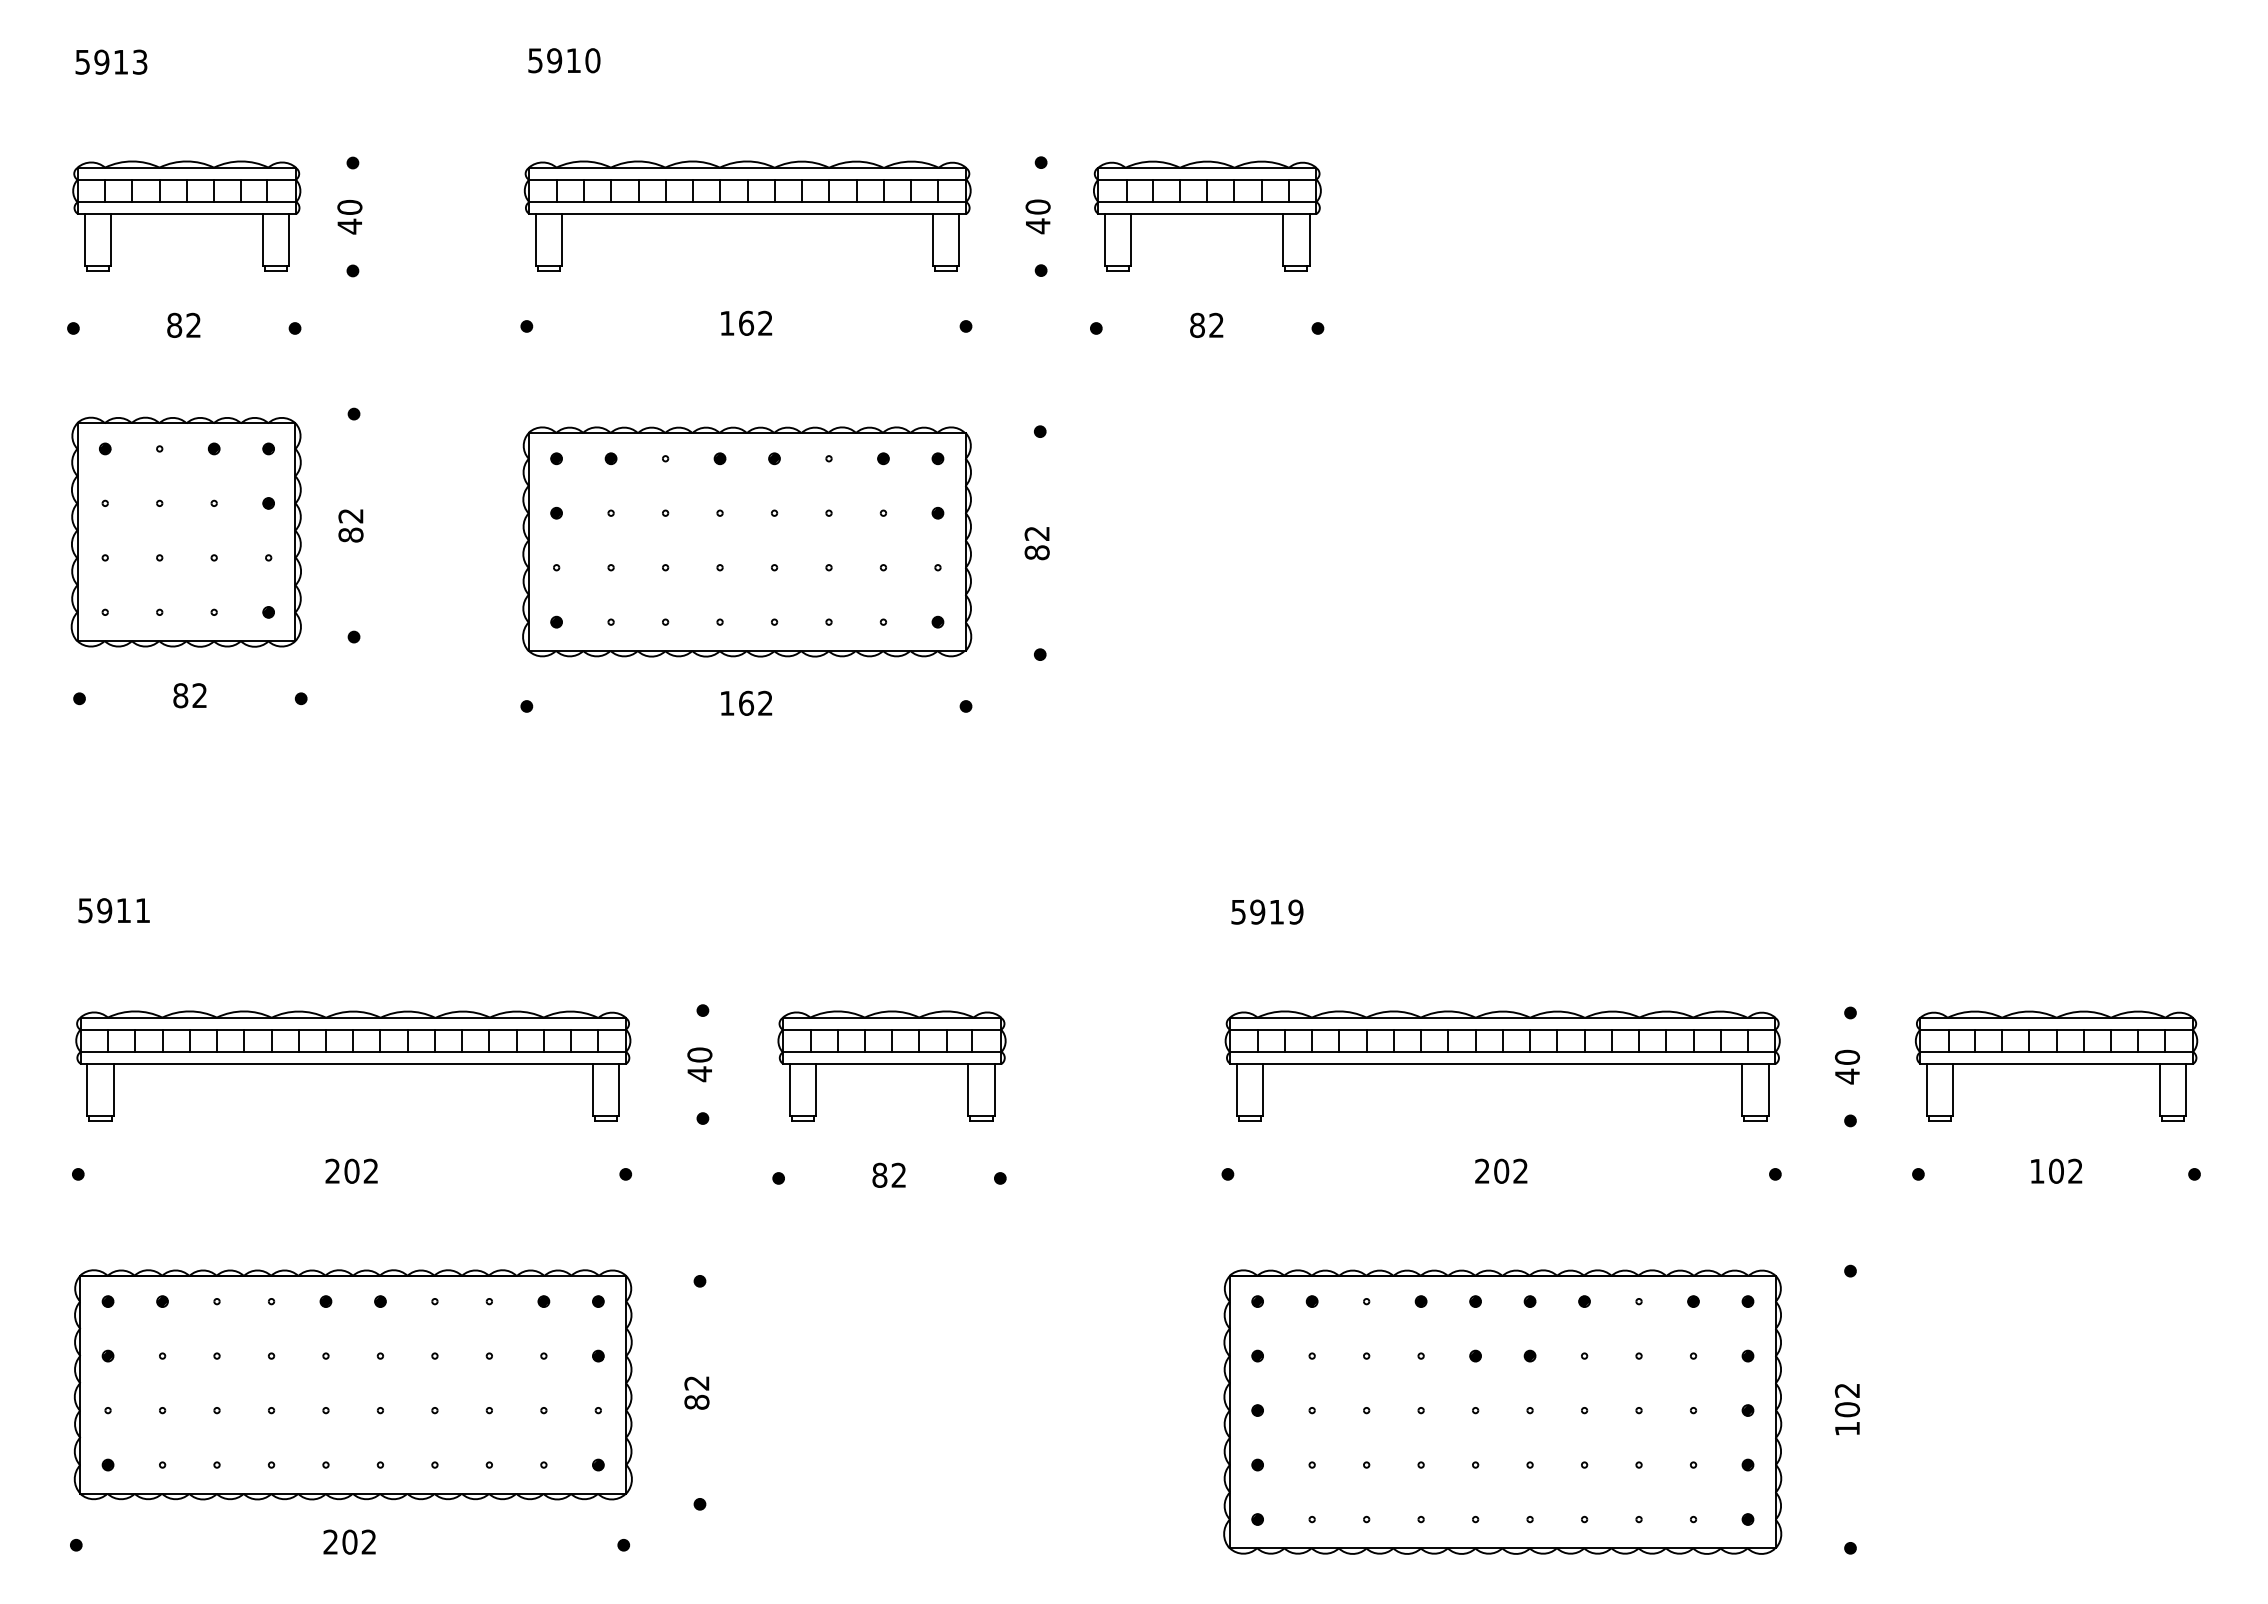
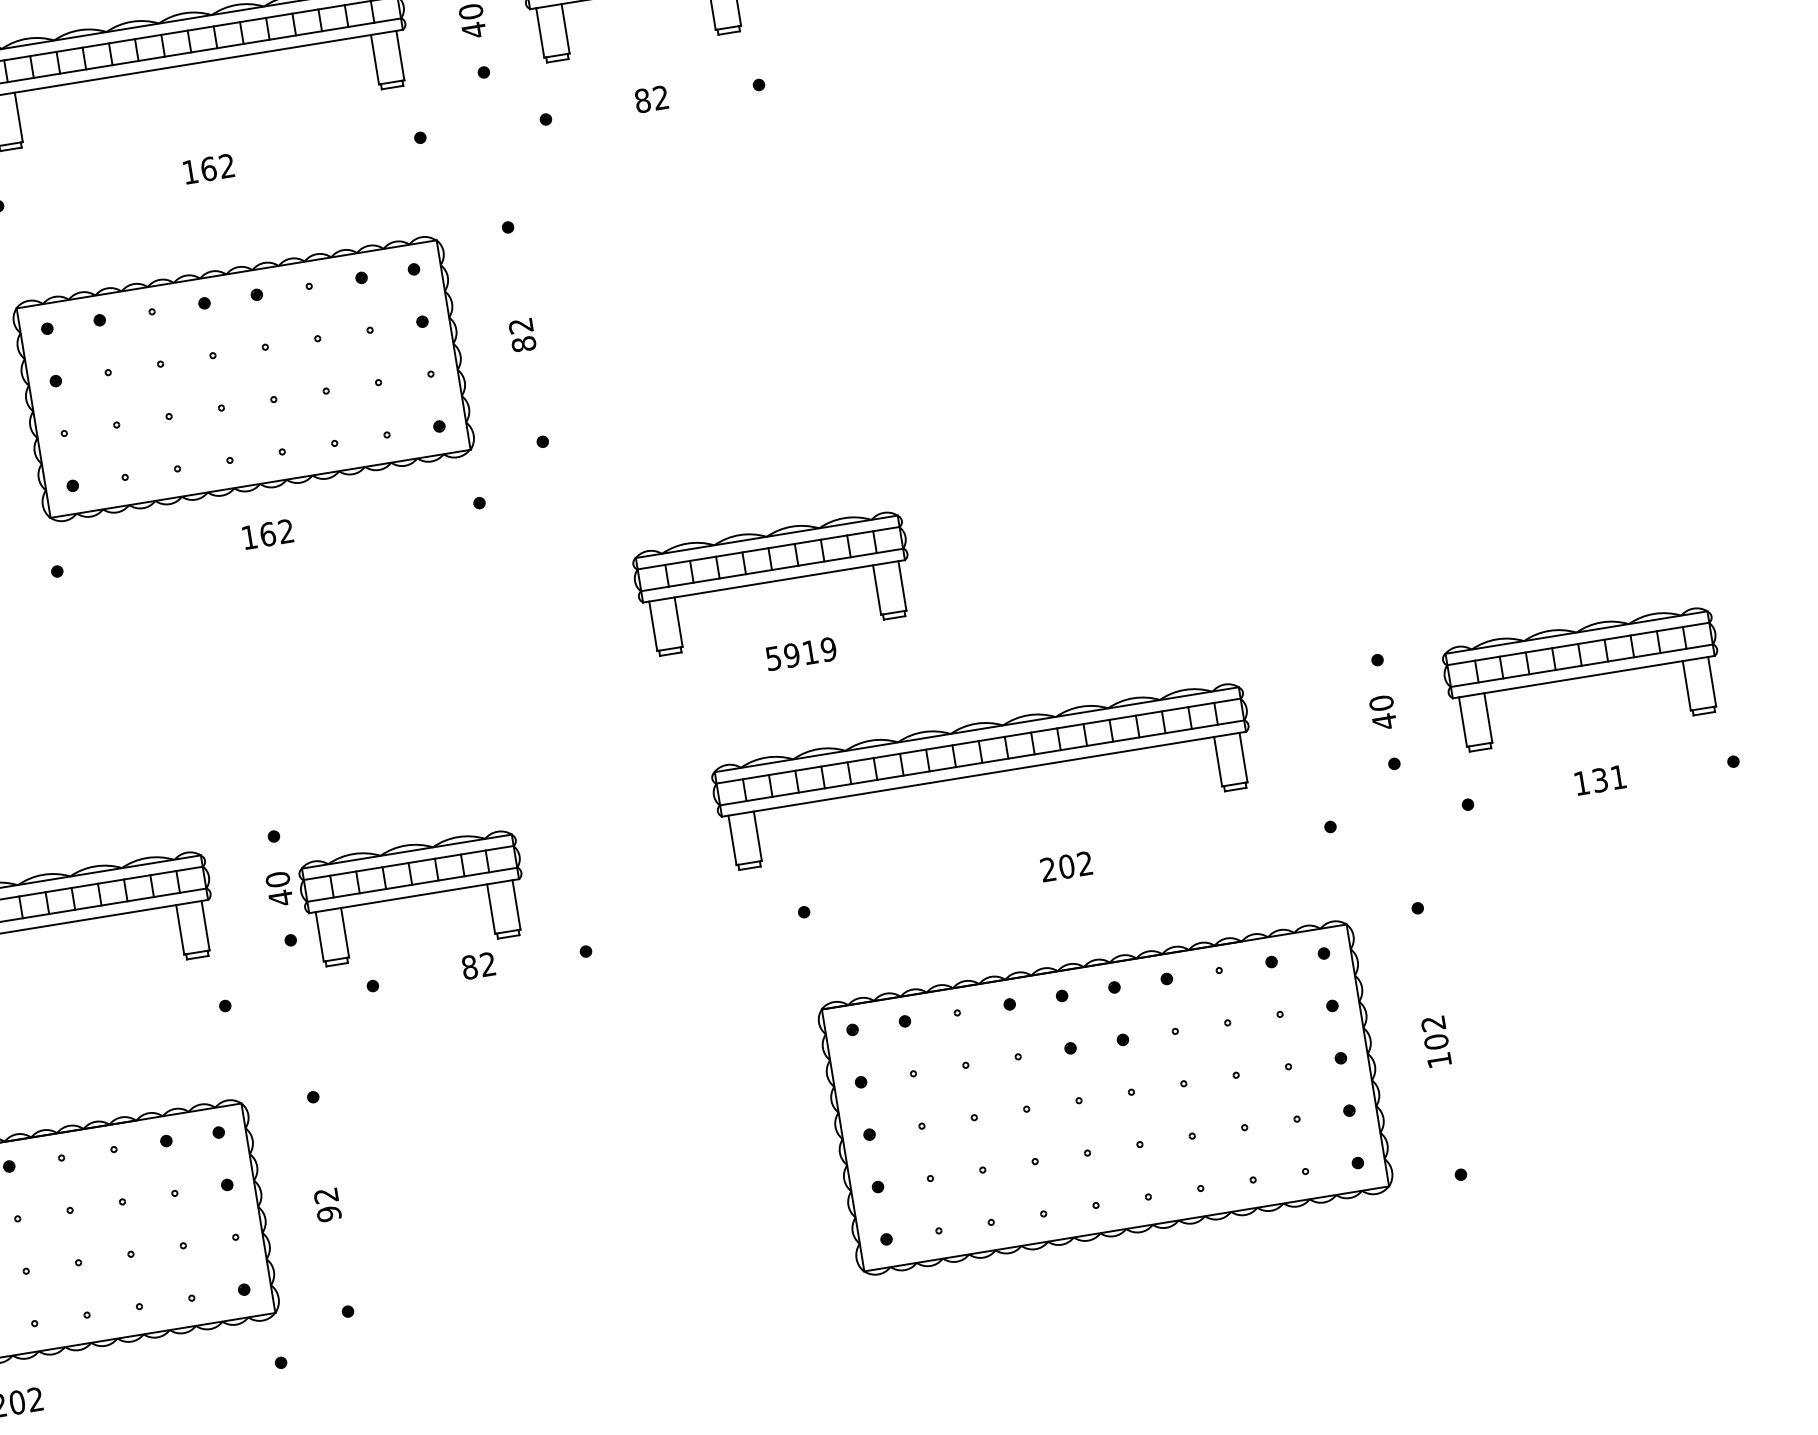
part: (1251, 835) -> (774, 582), added
part: (891, 1065) -> (413, 897), moved
part: (1502, 1065) -> (983, 775), moved
text: (2065, 1170) -> (1608, 778), 102 -> 131
text: (696, 1401) -> (328, 1213), 82 -> 92

